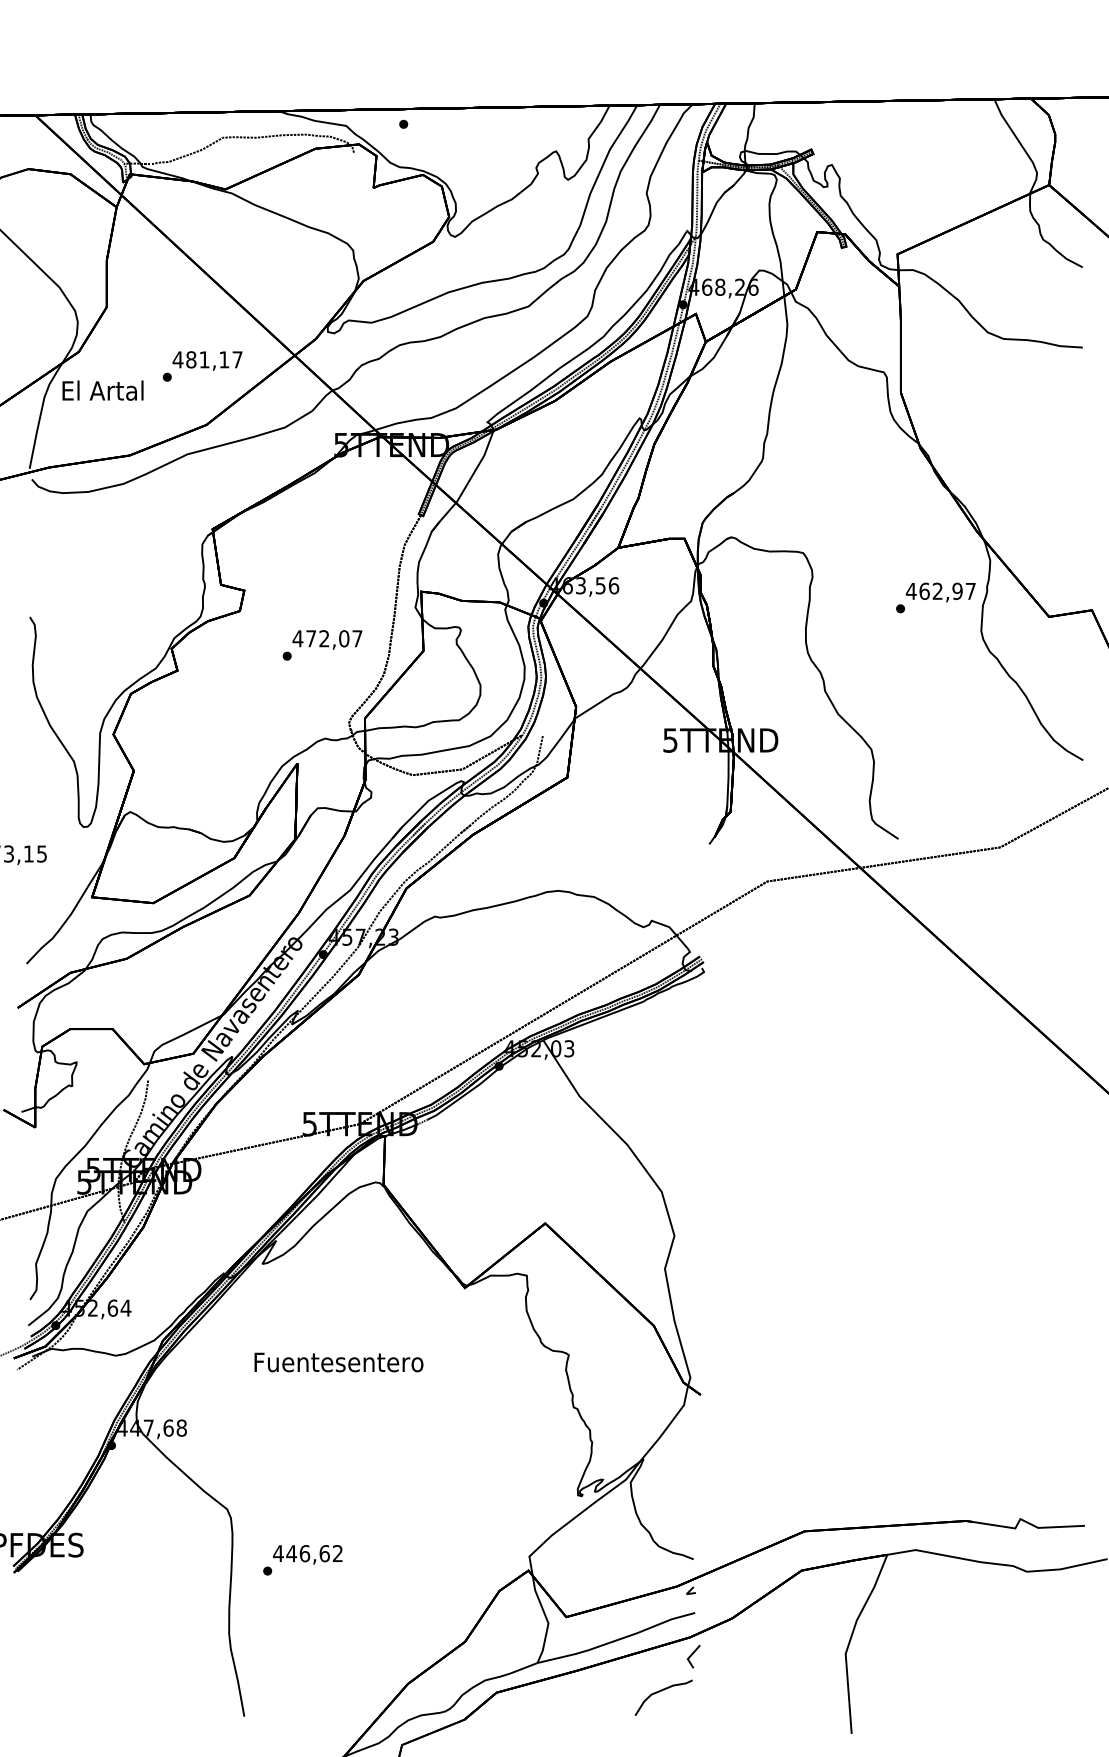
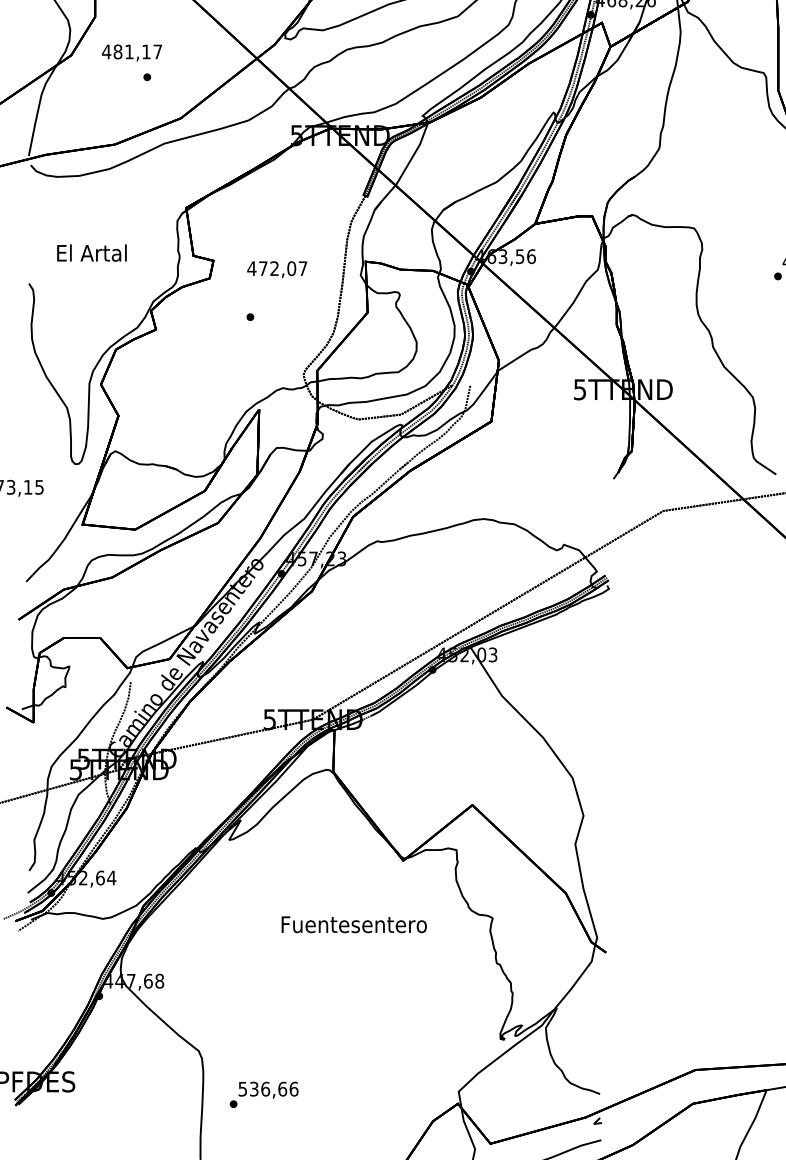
text: (207, 360) -> (131, 52), moved
text: (102, 390) -> (91, 252), moved
text: (327, 639) -> (277, 269), moved
text: (338, 1362) -> (353, 924), moved
text: (308, 1553) -> (268, 1089), 446,62 -> 536,66

